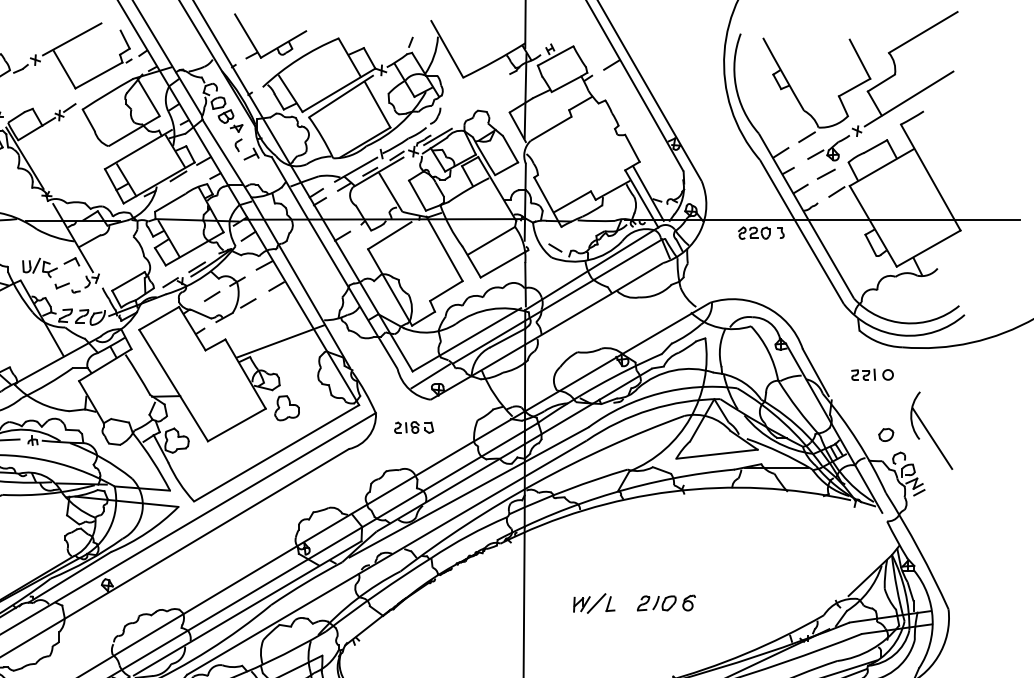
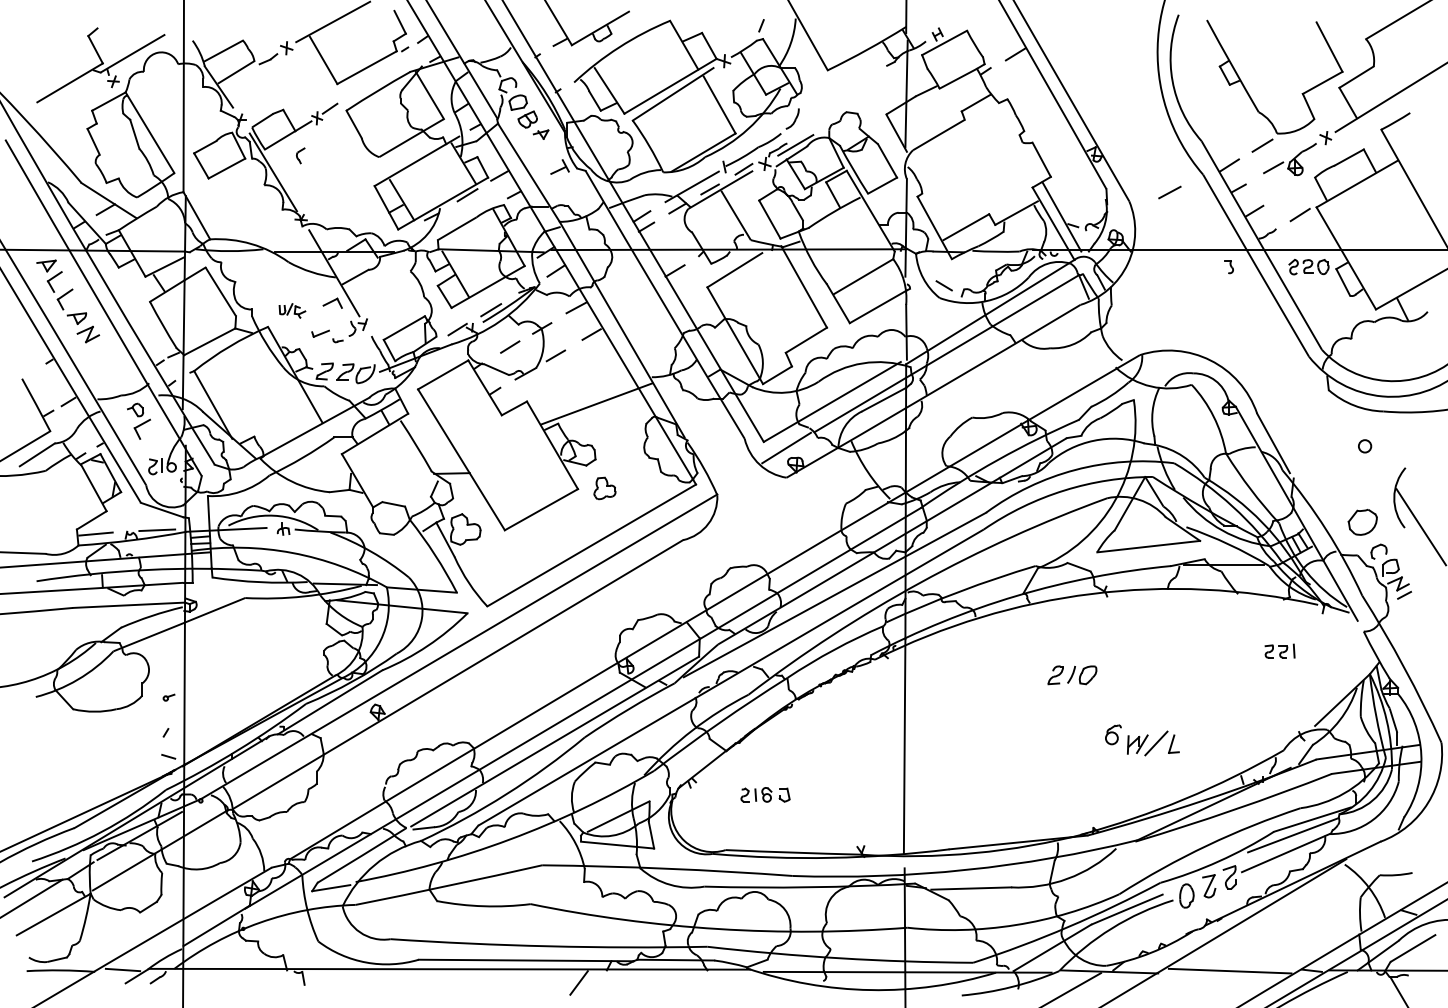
part: (238, 144) -> (300, 155), moved
line: (826, 174) -> (1169, 192), moved
part: (754, 232) -> (1308, 266), moved
part: (40, 267) -> (292, 310), size x0.6
part: (863, 374) -> (1279, 650), moved
part: (286, 408) -> (604, 488), size x0.7
part: (414, 427) -> (765, 794), moved
part: (886, 434) -> (1362, 521), size x1.6
part: (594, 603) -> (1153, 743), moved
part: (656, 603) -> (1072, 675), moved

